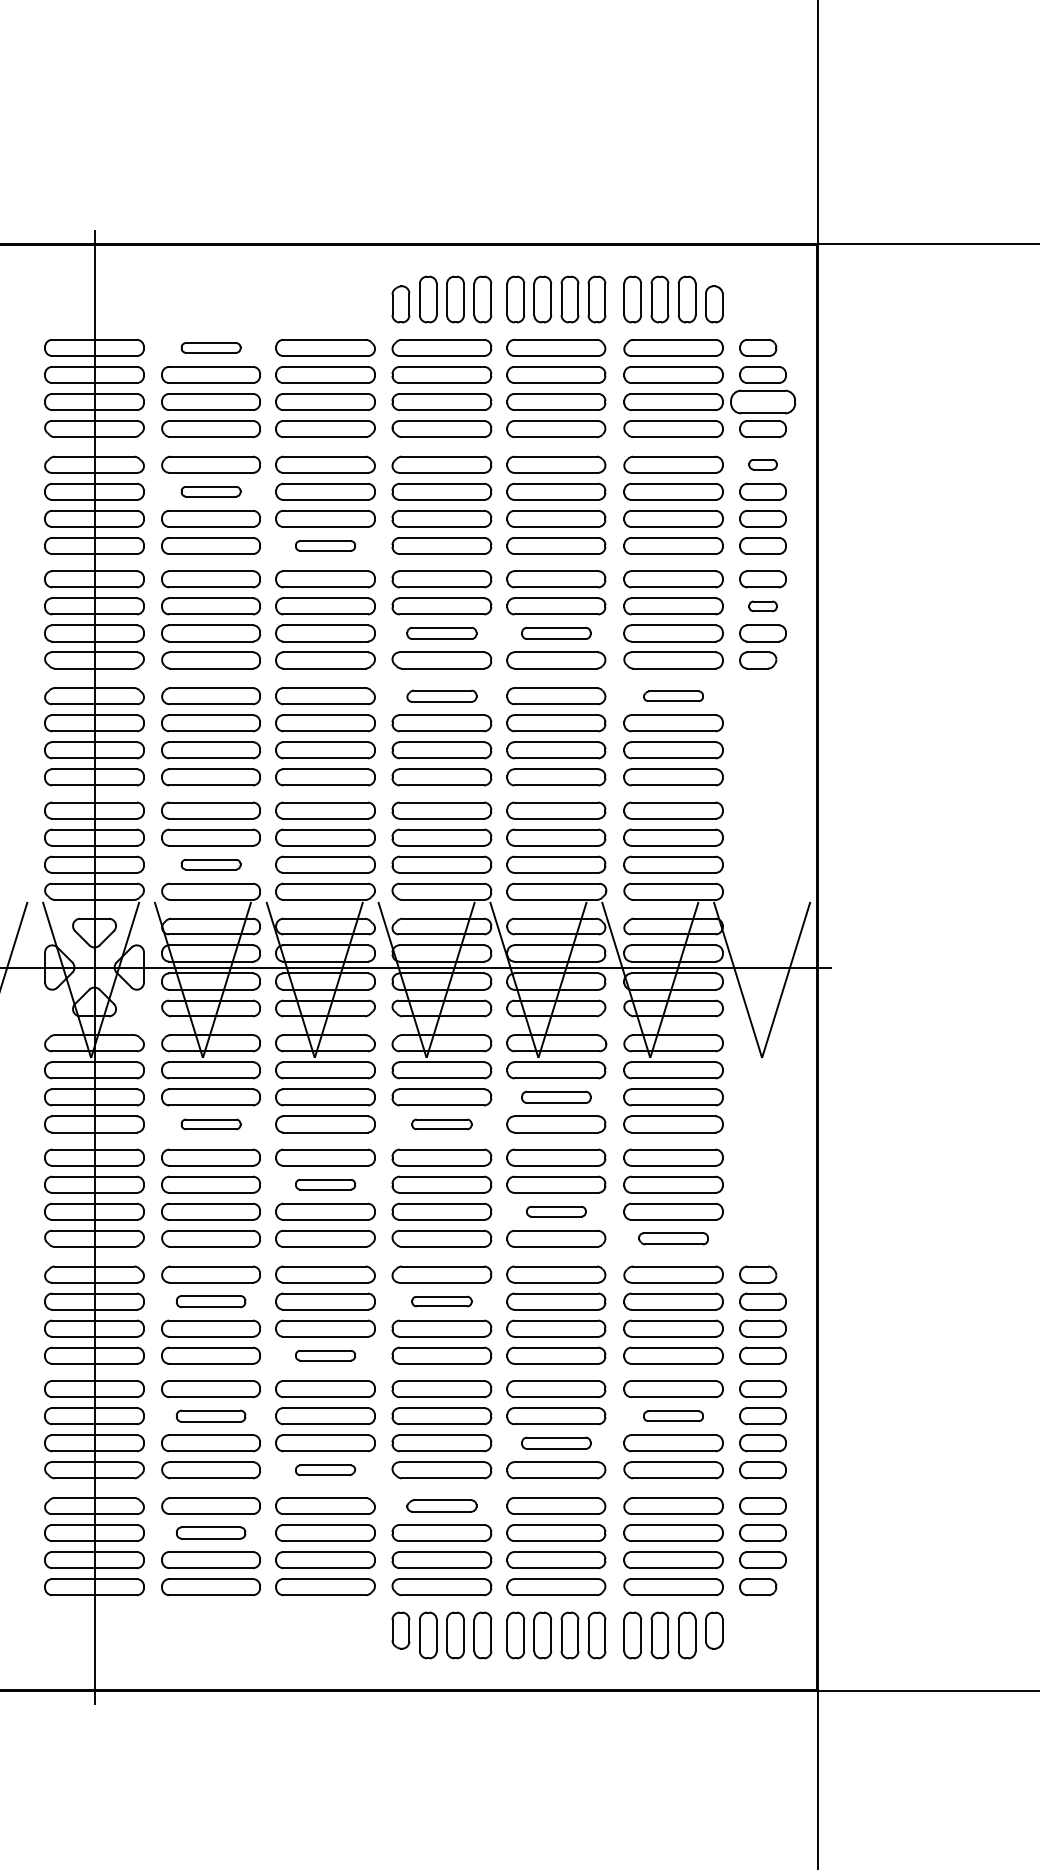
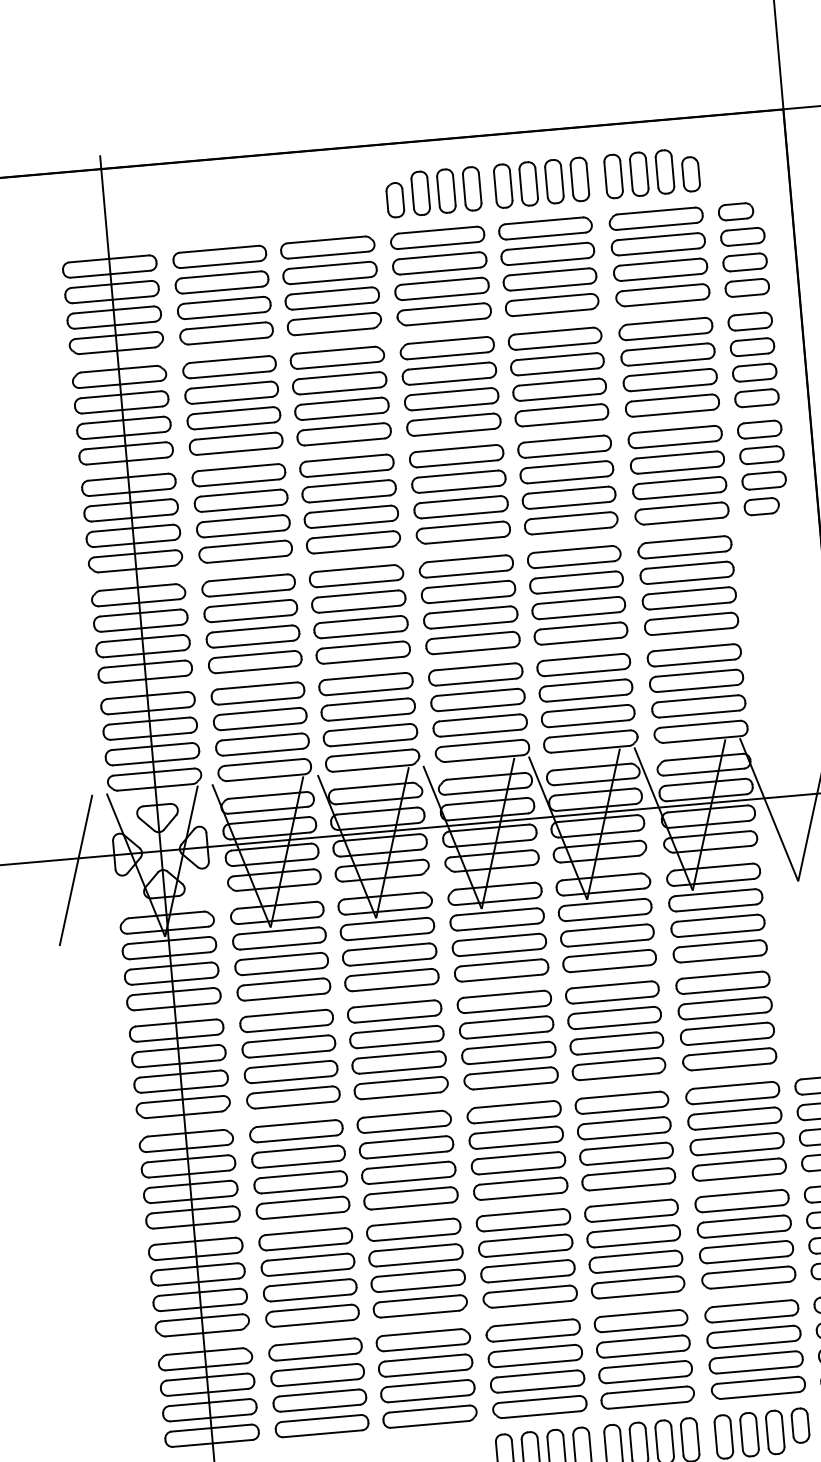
part: (210, 347) -> (219, 256), size x1.67
part: (762, 401) -> (744, 261), size x0.71
part: (762, 464) -> (749, 321), size x1.67
part: (210, 491) -> (231, 392), size x1.67
part: (325, 545) -> (344, 433), size x1.67
part: (762, 606) -> (761, 455), size x1.67
part: (441, 633) -> (460, 507), size x1.43
part: (556, 633) -> (569, 497), size x1.43
part: (441, 696) -> (465, 566), size x1.43
part: (673, 696) -> (684, 547), size x1.67
part: (210, 864) -> (261, 744), size x1.67
part: (556, 1097) -> (607, 935), size x1.43
part: (210, 1124) -> (283, 989), size x1.67
part: (441, 1124) -> (501, 970), size x1.67
part: (325, 1184) -> (396, 1036), size x1.67
part: (556, 1211) -> (616, 1043), size x1.67
part: (673, 1238) -> (729, 1059), size x1.43
part: (210, 1301) -> (297, 1156), size x1.43
part: (441, 1301) -> (515, 1137), size x1.67
part: (325, 1355) -> (410, 1198), size x1.67
part: (210, 1416) -> (307, 1265), size x1.43
part: (673, 1416) -> (744, 1226), size x1.67
part: (556, 1443) -> (636, 1262), size x1.43
part: (325, 1470) -> (420, 1306), size x1.67
part: (441, 1505) -> (532, 1330), size x1.43
part: (210, 1532) -> (317, 1374), size x1.43

